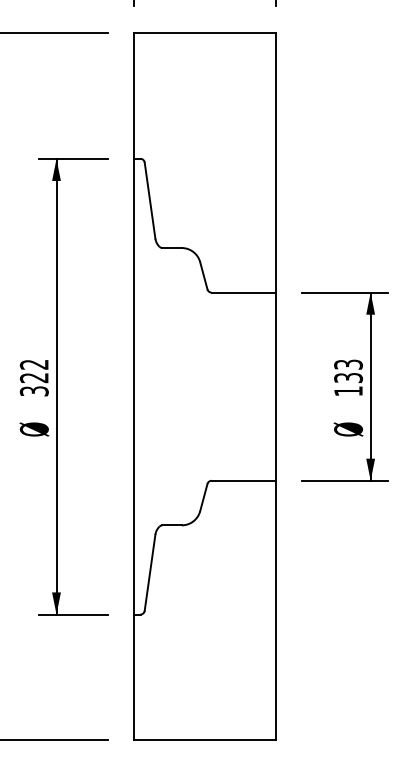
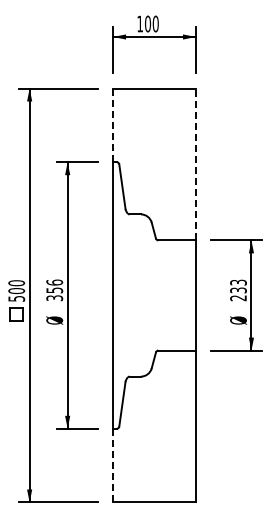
line: (134, 96) -> (113, 125), solid -> dashed
line: (275, 162) -> (195, 164), solid -> dashed
text: (33, 371) -> (54, 286), 322 -> 356
text: (348, 391) -> (238, 298), 133 -> 233
line: (134, 677) -> (113, 465), solid -> dashed

